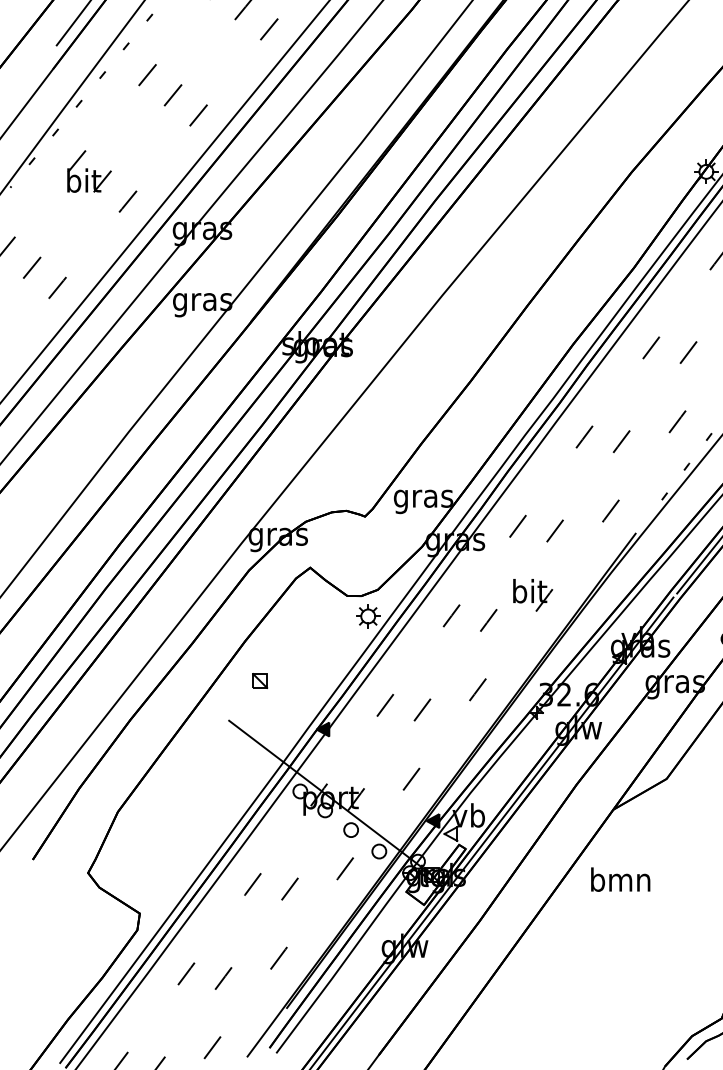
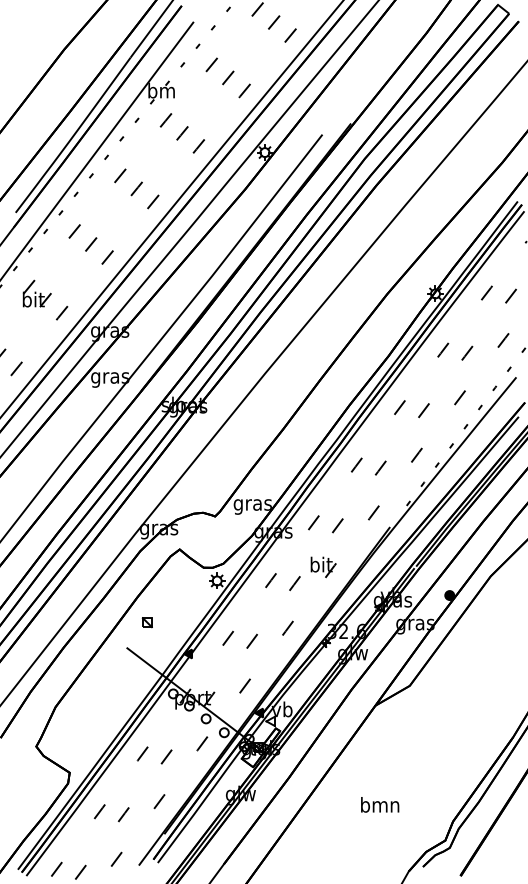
text: (621, 879) -> (380, 804), moved

